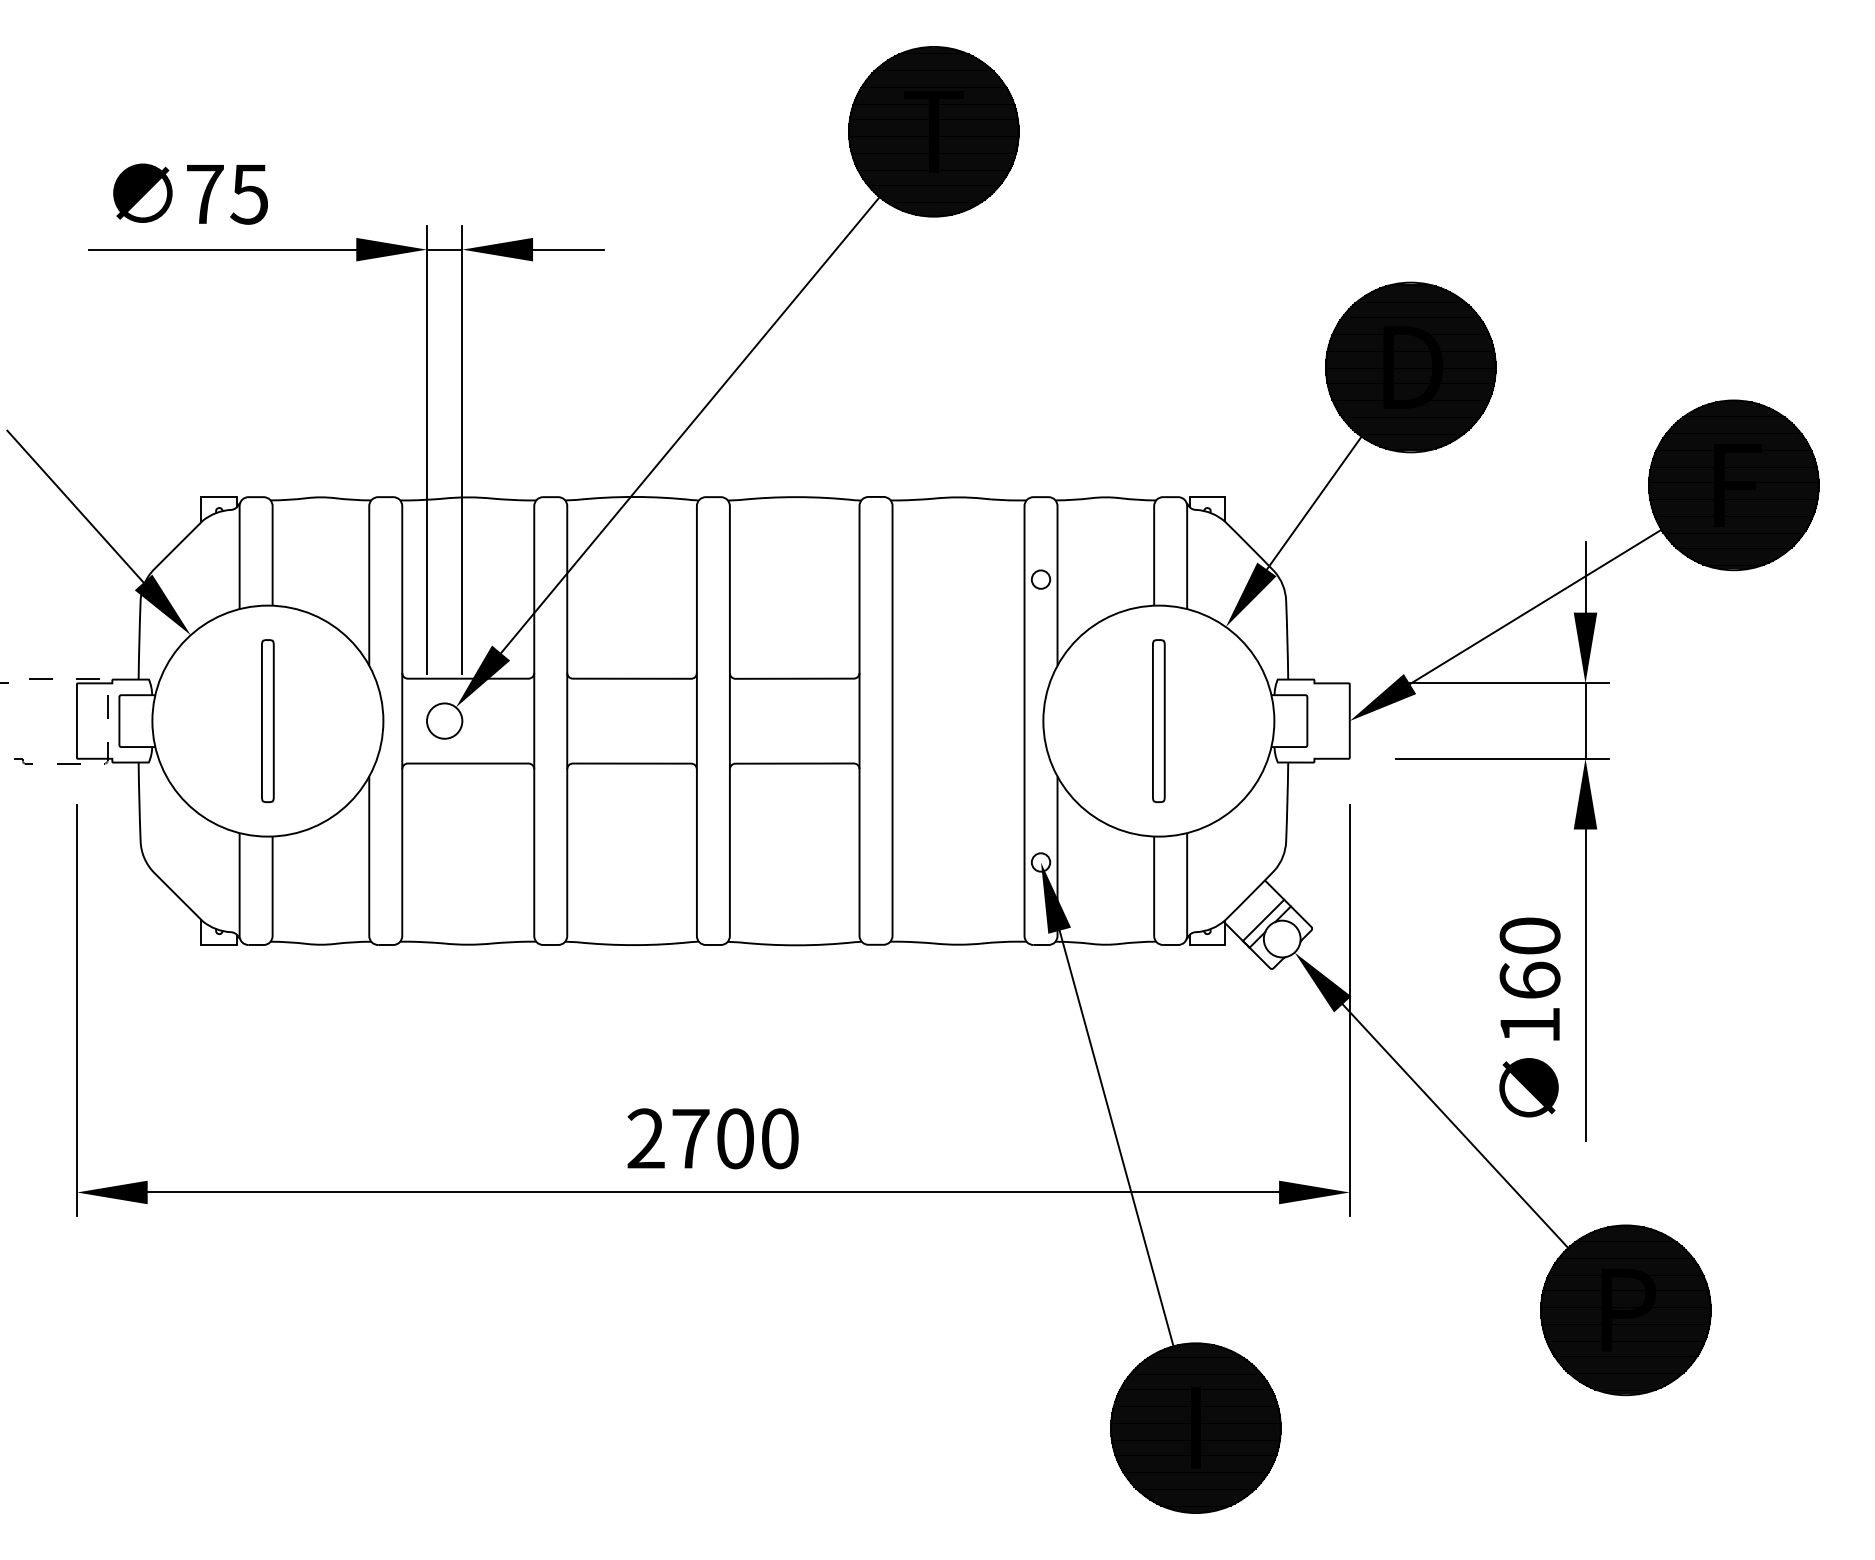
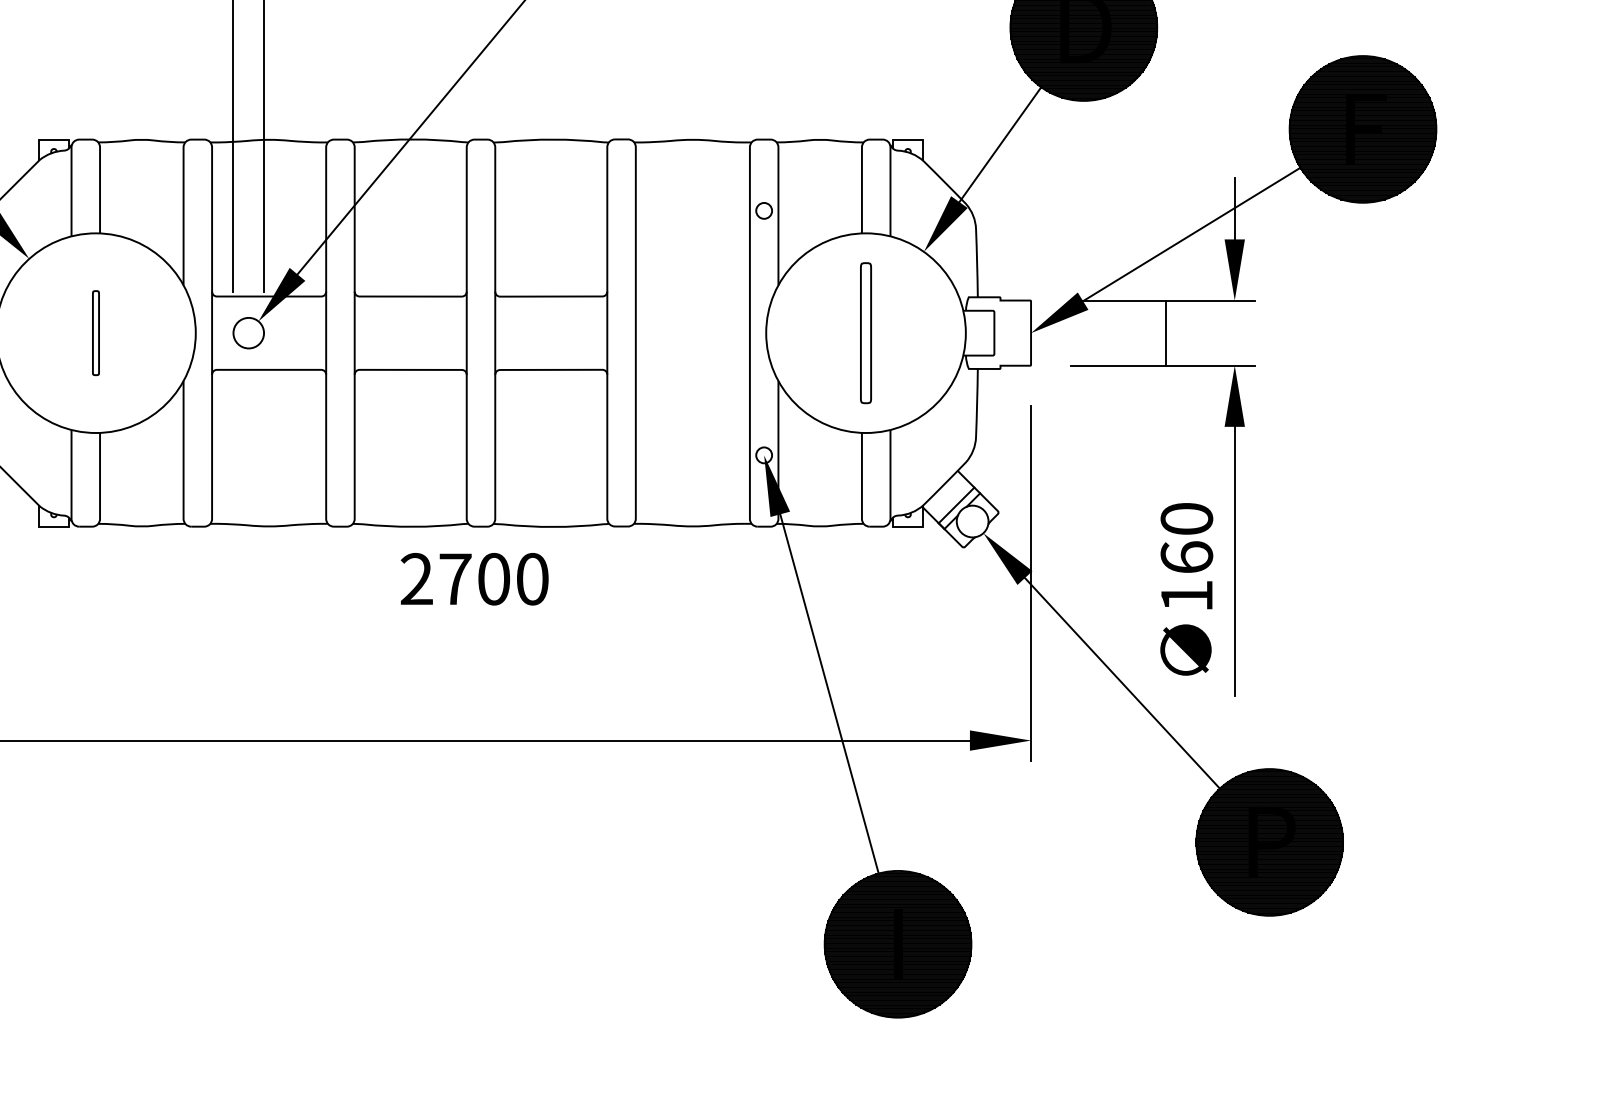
part: (267, 720) -> (95, 332), size x0.6
line: (1585, 720) -> (1166, 332), moved
text: (712, 1138) -> (474, 578), moved

